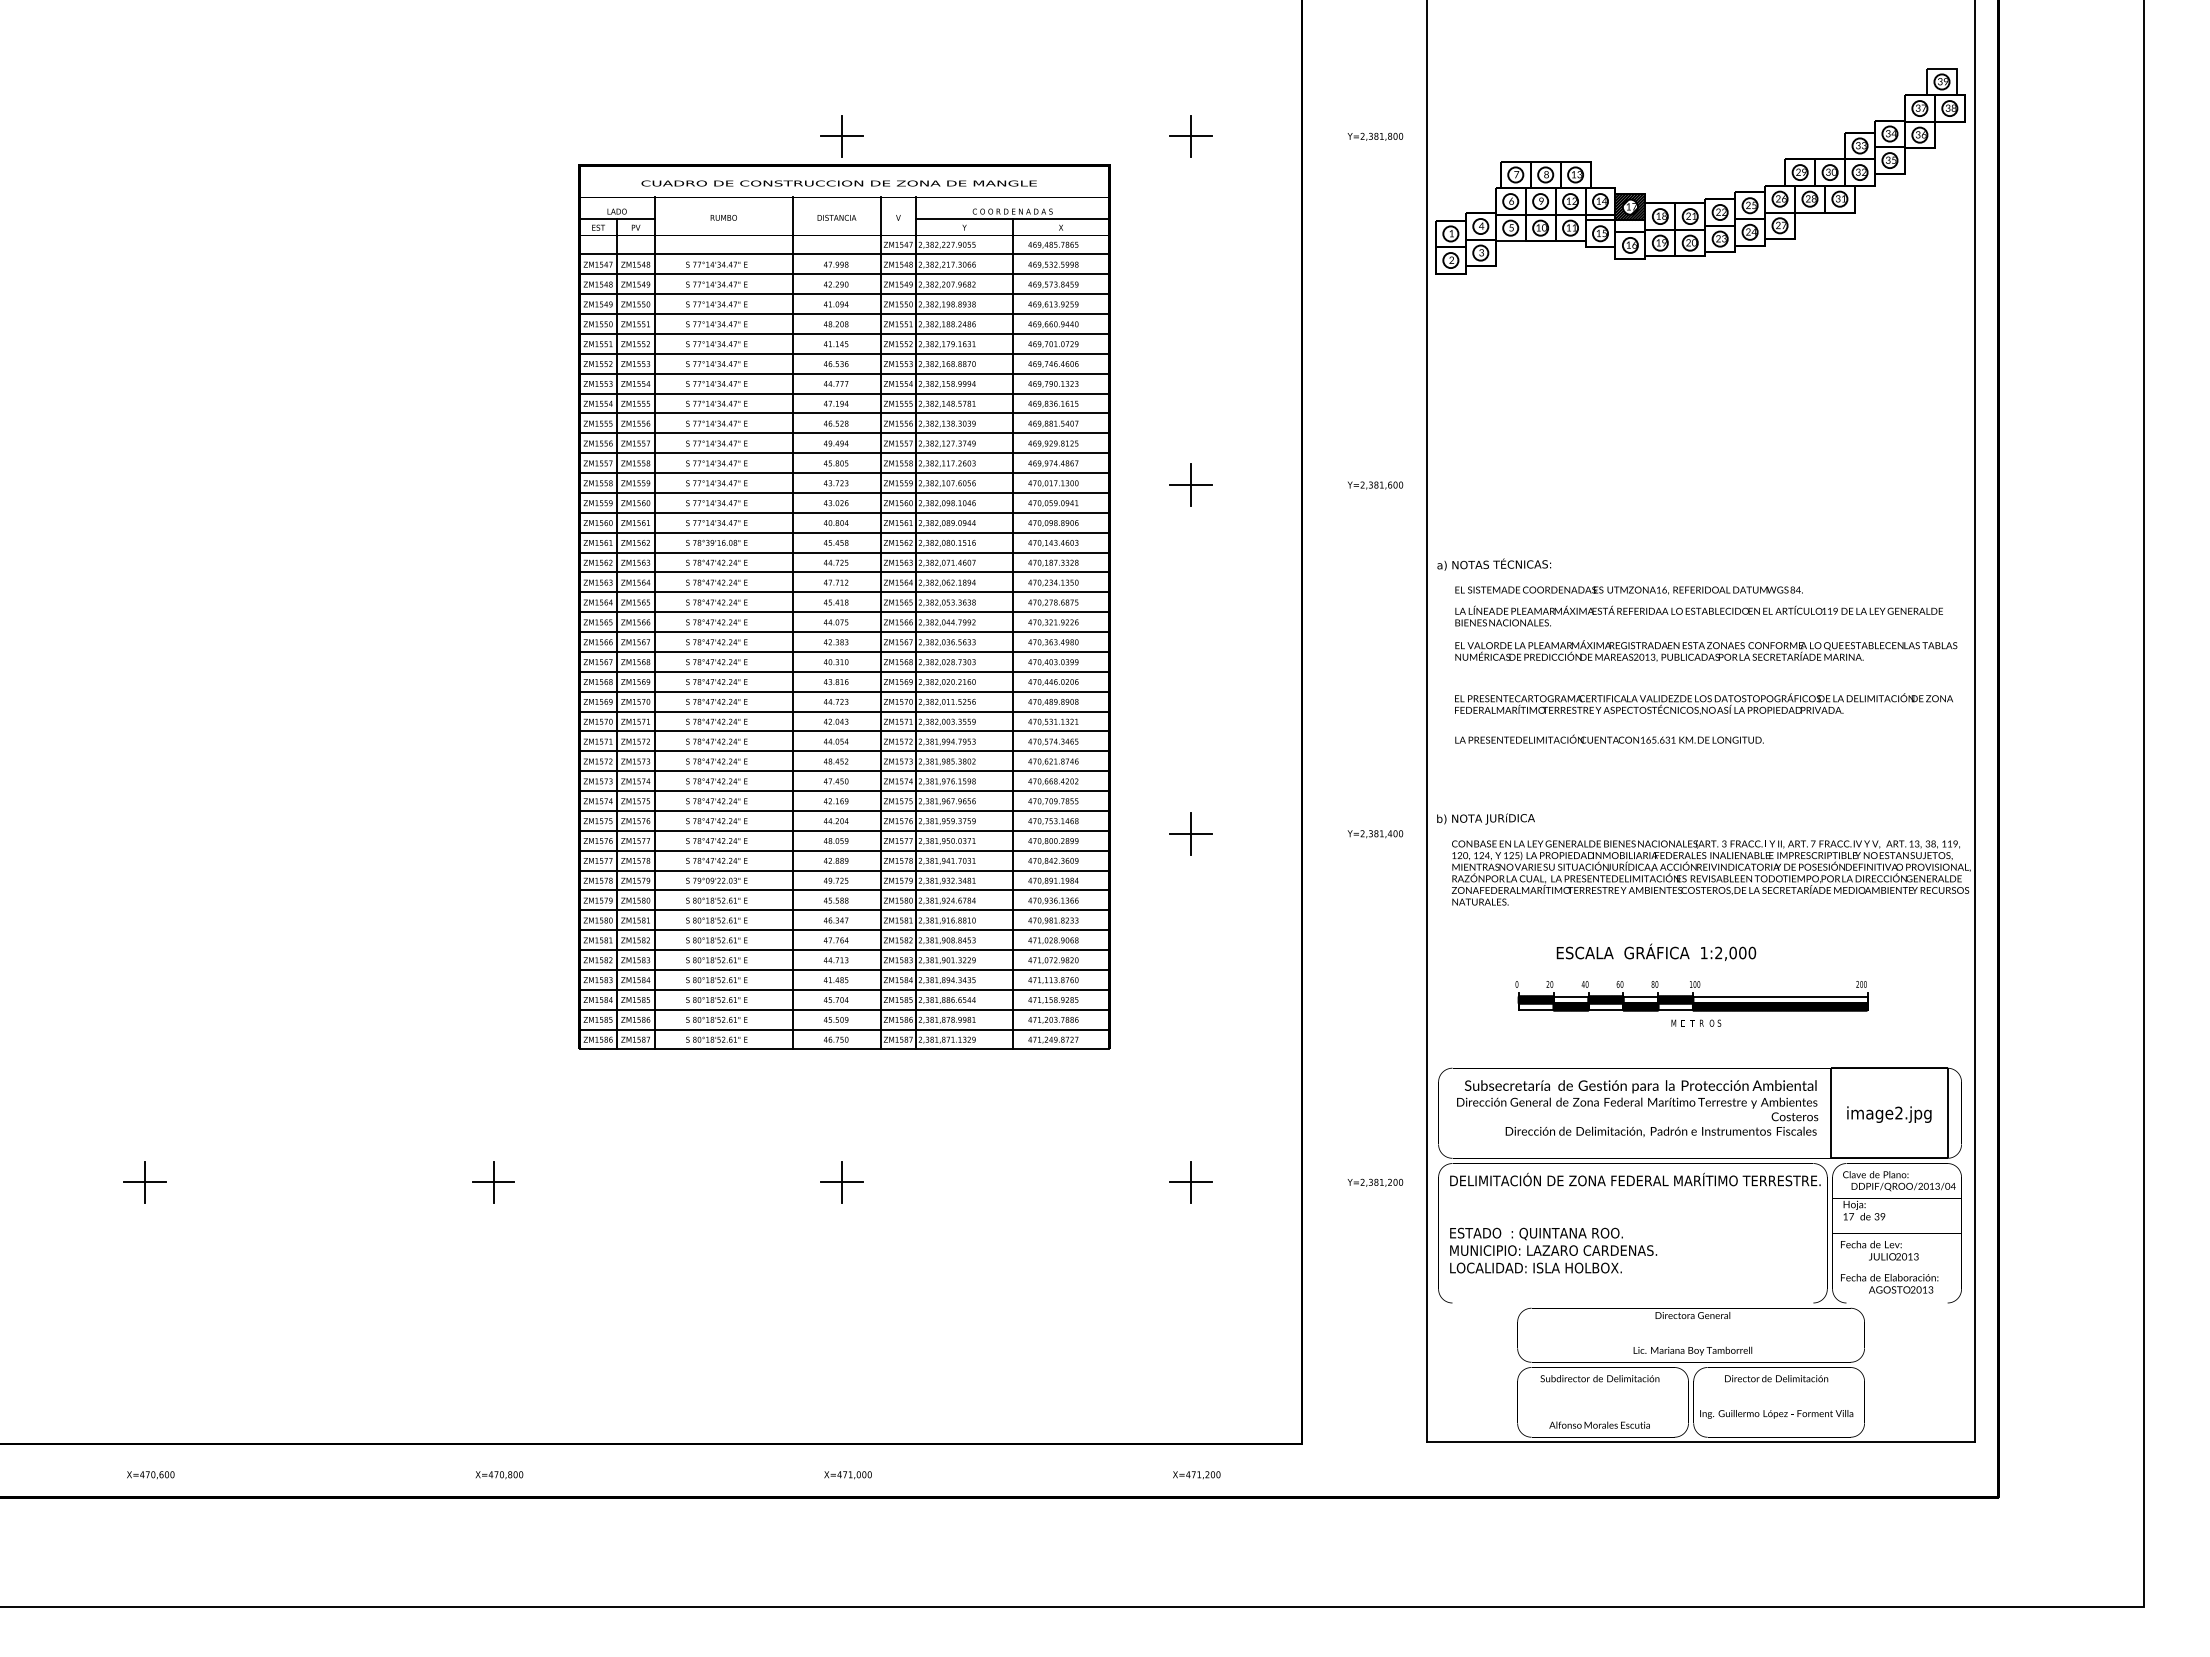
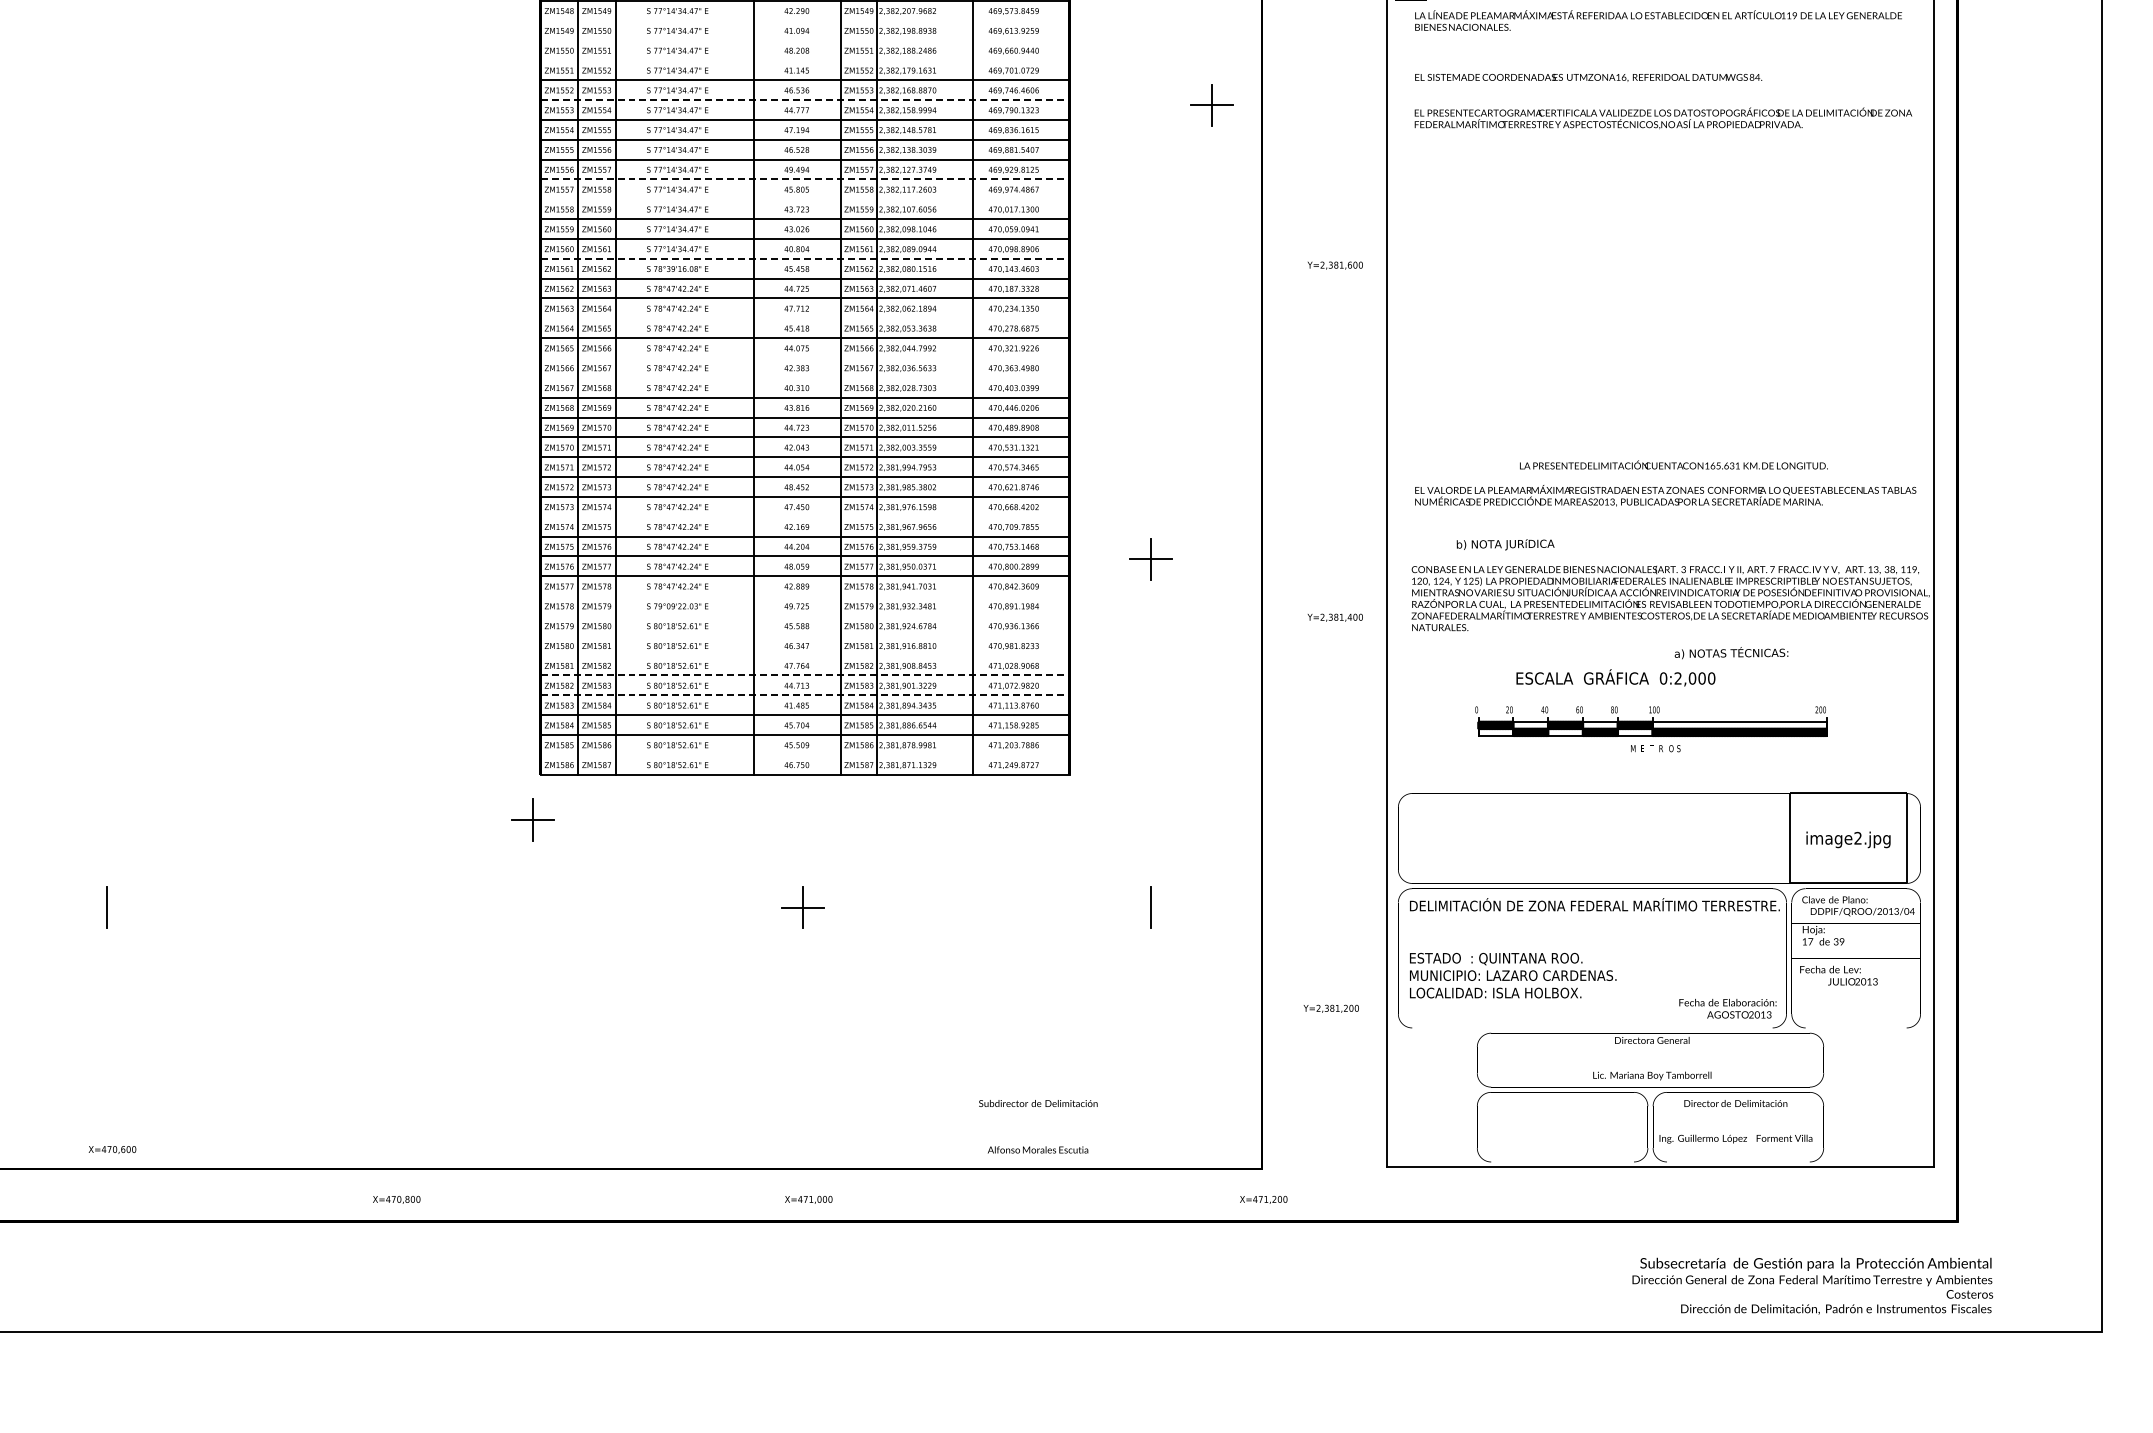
line: (844, 294) -> (805, 20), removed
line: (844, 314) -> (805, 40), removed
line: (844, 333) -> (805, 59), removed
line: (844, 373) -> (805, 99), solid -> dashed
line: (844, 453) -> (805, 179), solid -> dashed
line: (844, 473) -> (805, 199), removed
part: (1190, 484) -> (1211, 104), moved
text: (1375, 485) -> (1335, 265), moved
line: (844, 532) -> (805, 258), solid -> dashed
text: (1494, 564) -> (1731, 653), moved
text: (1628, 590) -> (1588, 77), moved
line: (844, 592) -> (805, 318), removed
text: (1698, 615) -> (1657, 19), moved
line: (844, 632) -> (805, 358), removed
text: (1706, 650) -> (1665, 495), moved
line: (844, 651) -> (805, 377), removed
text: (1703, 703) -> (1662, 117), moved
text: (1609, 738) -> (1673, 464), moved
line: (844, 791) -> (805, 517), removed
text: (1485, 818) -> (1505, 544), moved
text: (1375, 834) -> (1335, 618), moved
line: (844, 870) -> (805, 596), removed
line: (844, 890) -> (805, 616), removed
line: (844, 910) -> (805, 636), removed
line: (844, 930) -> (805, 656), removed
line: (844, 950) -> (805, 675), solid -> dashed
text: (1703, 952) -> (1662, 677), 1:2,000 -> 0:2,000
line: (844, 969) -> (805, 694), solid -> dashed
line: (844, 1029) -> (805, 754), removed
text: (1637, 1108) -> (1812, 1286), moved
line: (144, 1182) -> (106, 907), removed
part: (493, 1182) -> (532, 819), moved
line: (1190, 1182) -> (1150, 907), removed
text: (1375, 1182) -> (1331, 1008), moved
text: (1889, 1283) -> (1727, 1008), moved
text: (1599, 1401) -> (1037, 1126), moved
text: (150, 1475) -> (112, 1150), moved
text: (499, 1475) -> (396, 1200), moved
text: (1196, 1475) -> (1263, 1200), moved

